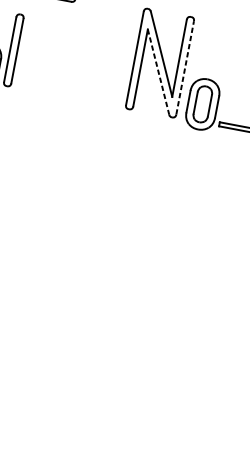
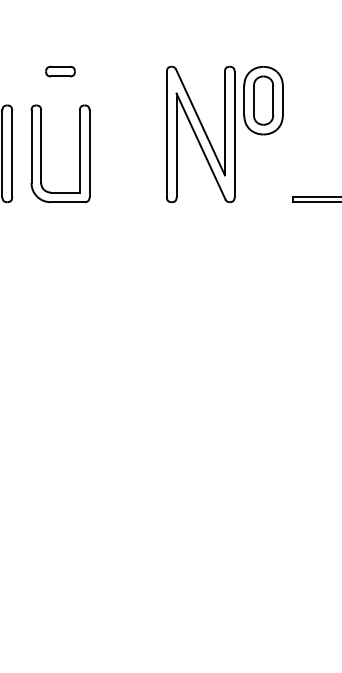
part: (39, 54) -> (41, 153), added
line: (185, 67) -> (234, 134), dashed -> solid
line: (158, 72) -> (201, 146), dashed -> solid
part: (202, 104) -> (263, 100), moved

